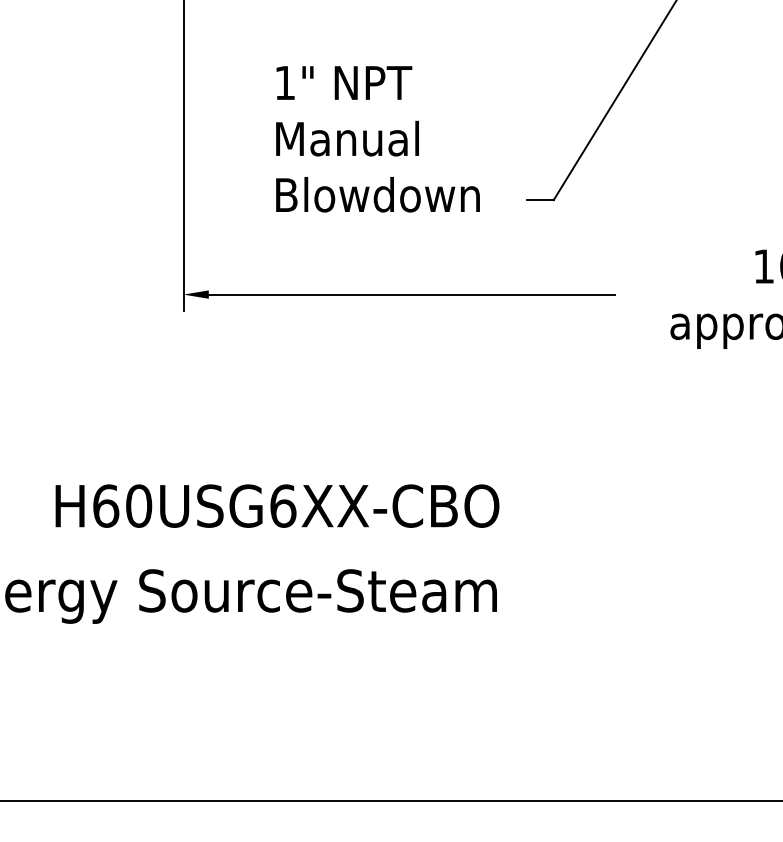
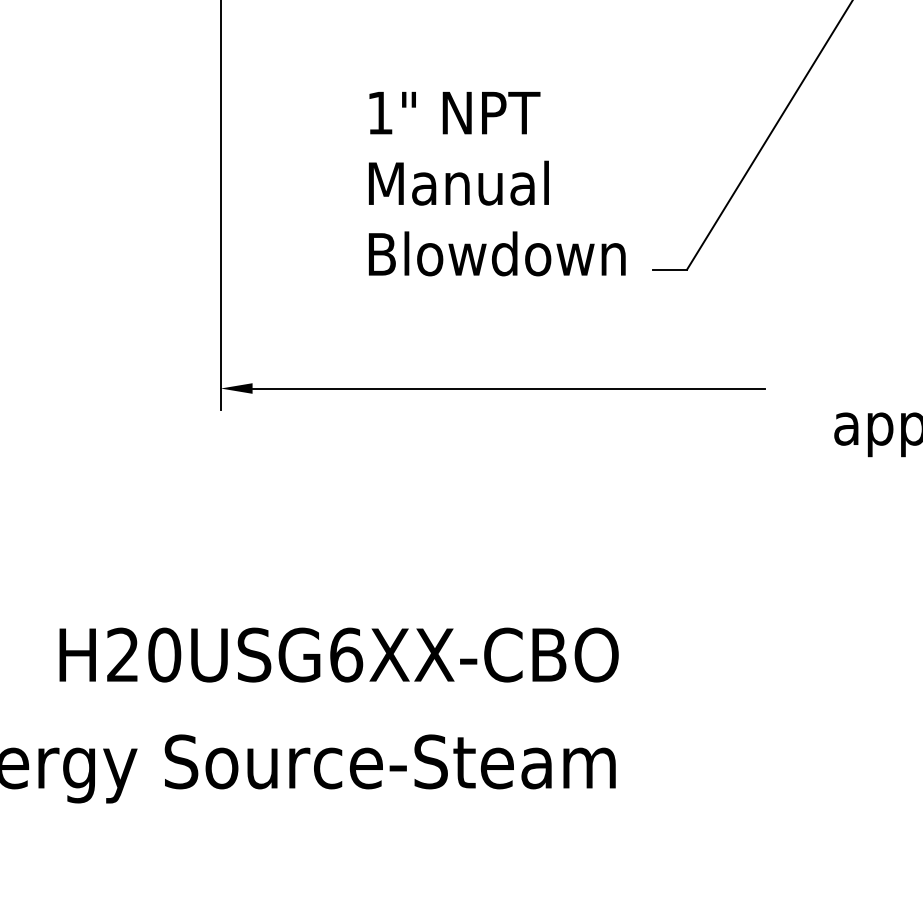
text: (377, 139) -> (496, 184), moved
text: (106, 505) -> (123, 654), H60USG6XX-CBO -> H20USG6XX-CBO

